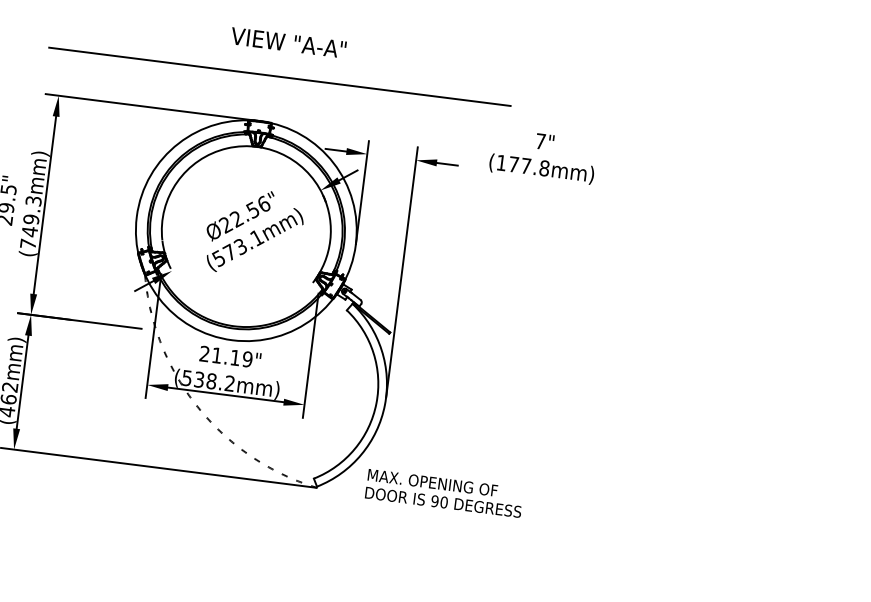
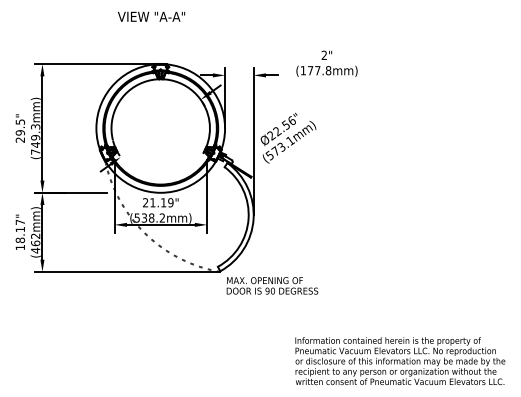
text: (288, 42) -> (151, 16), moved
line: (279, 77) -> (168, 37), removed
text: (539, 139) -> (323, 54), 7" -> 2"
text: (254, 231) -> (288, 137), moved
text: (444, 492) -> (272, 285), moved

